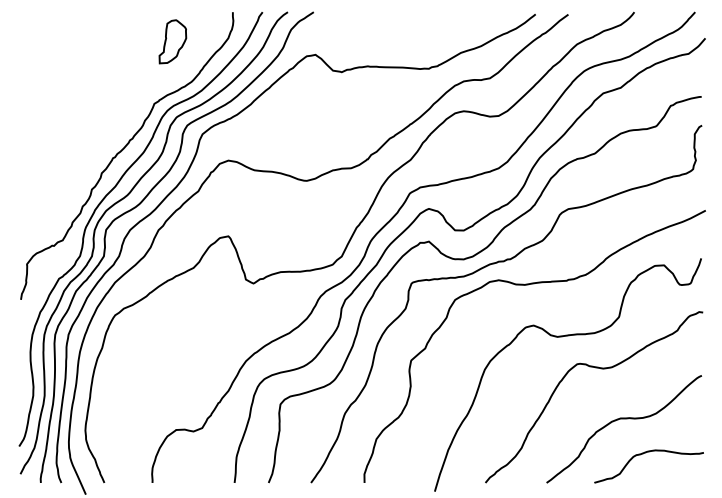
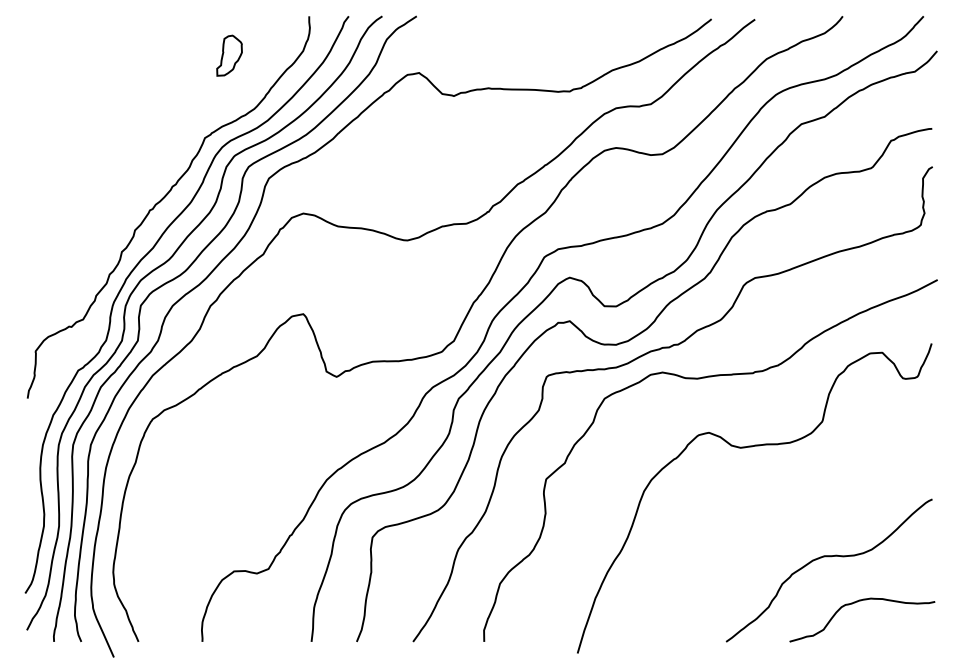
part: (172, 41) -> (229, 55), size x0.7
curve: (601, 369) -> (799, 491), removed

